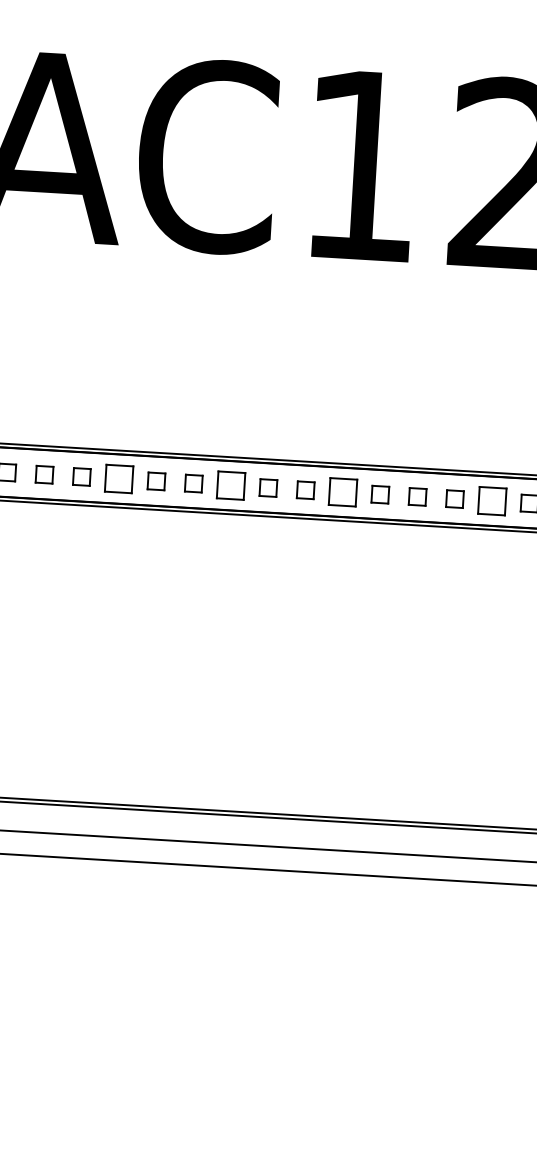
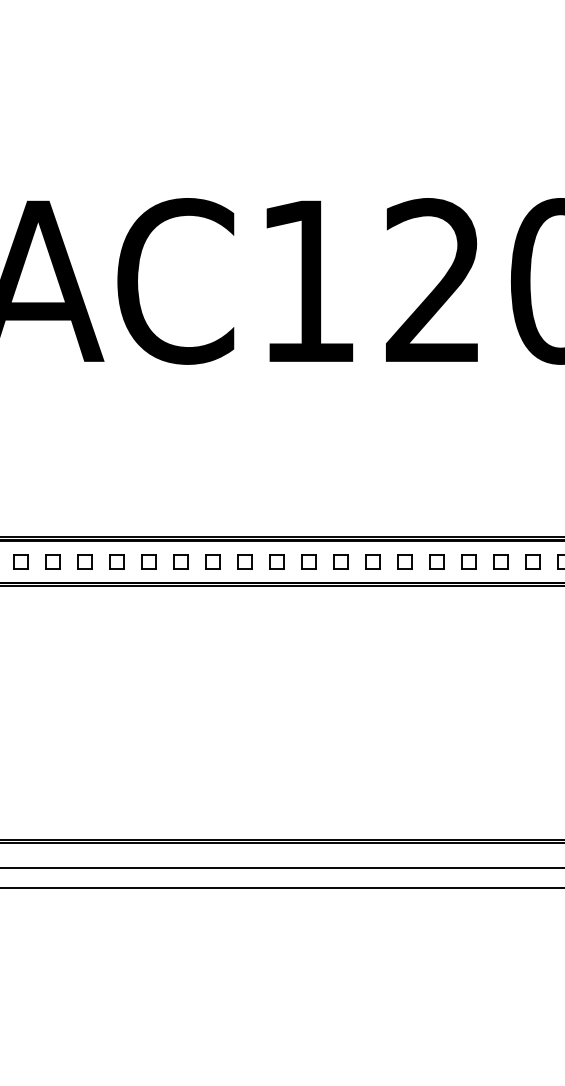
part: (118, 478) -> (116, 561), size x0.62
part: (230, 485) -> (212, 561), size x0.62
part: (342, 492) -> (308, 561), size x0.62
part: (491, 501) -> (436, 561), size x0.62

